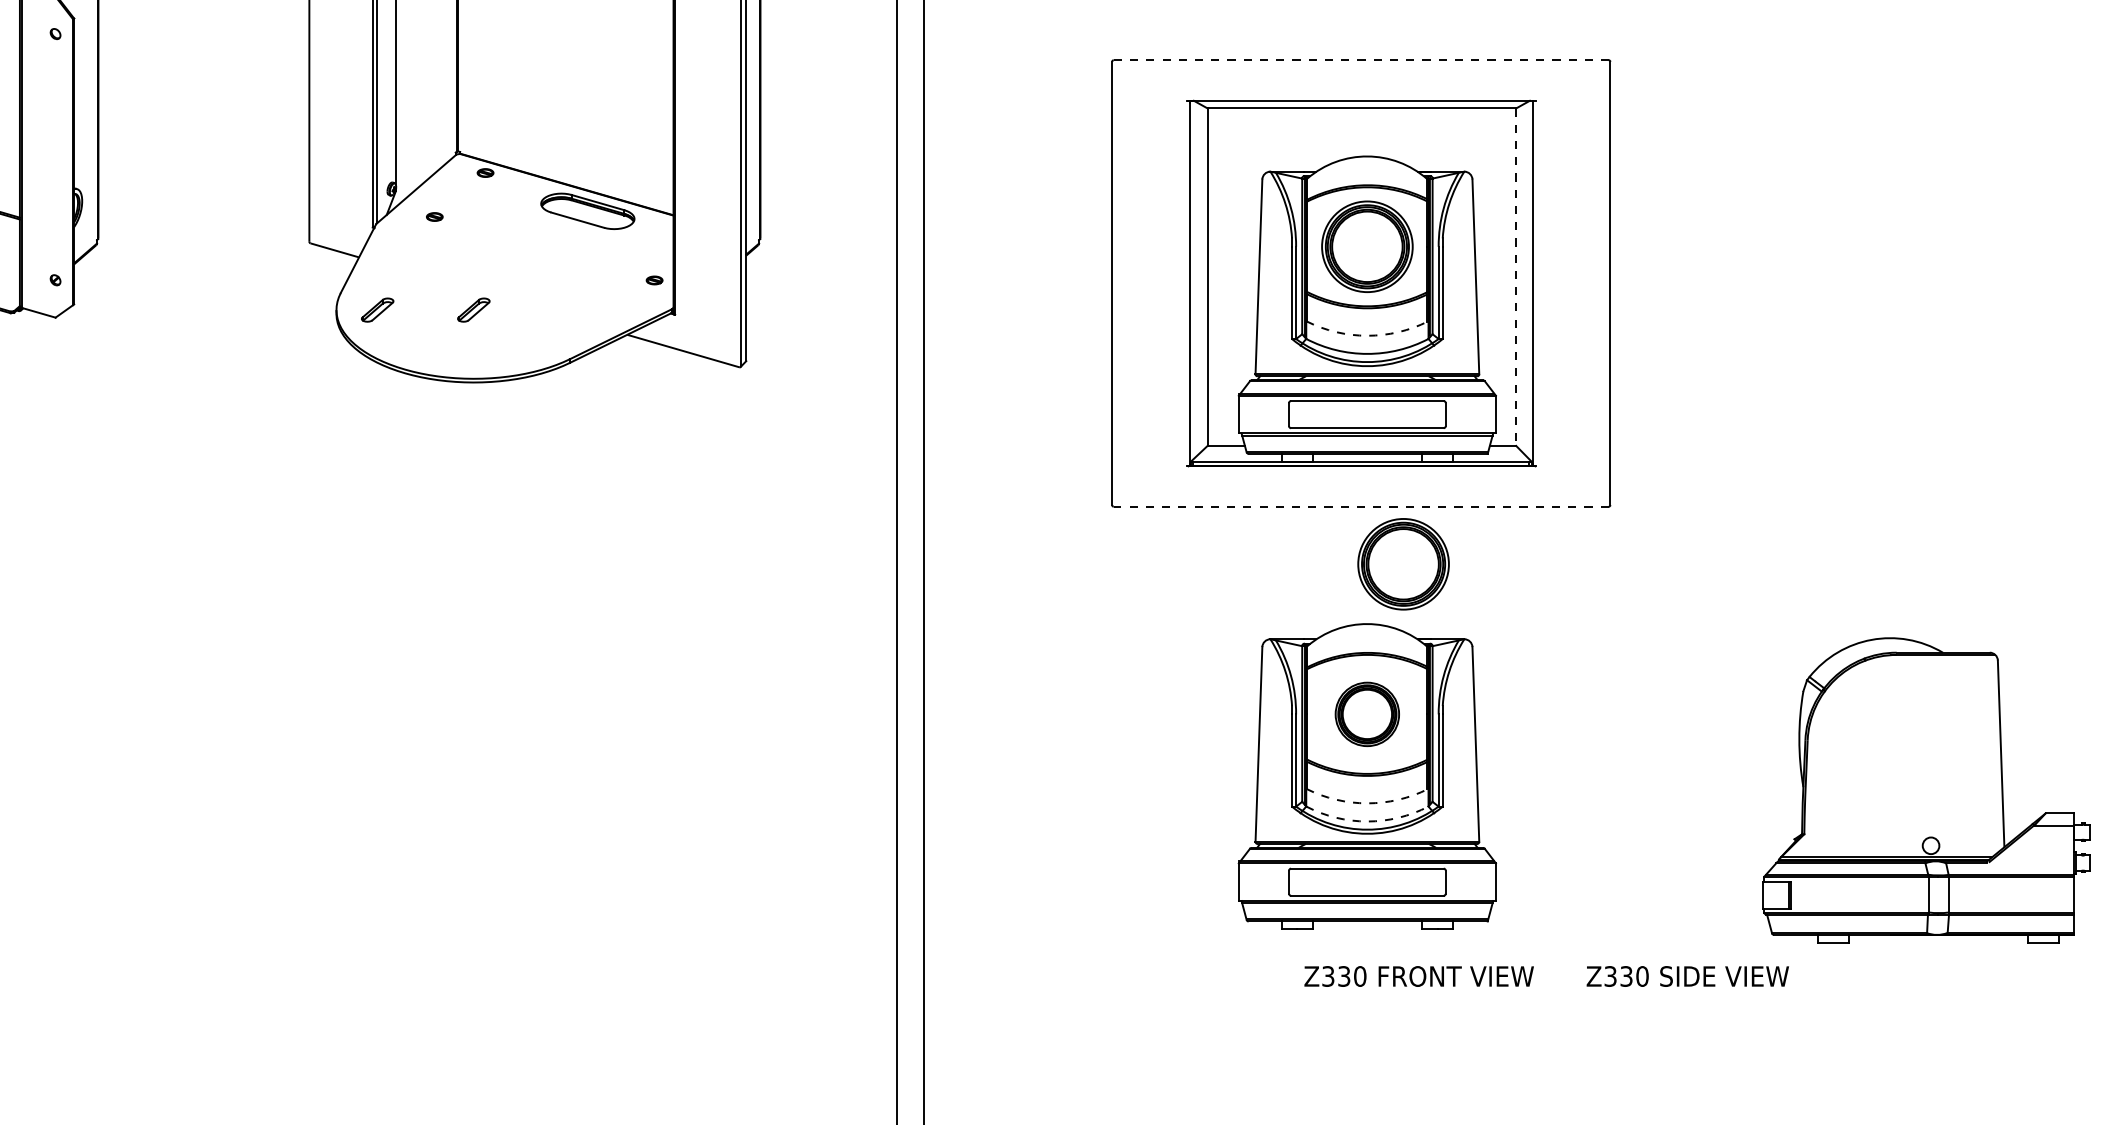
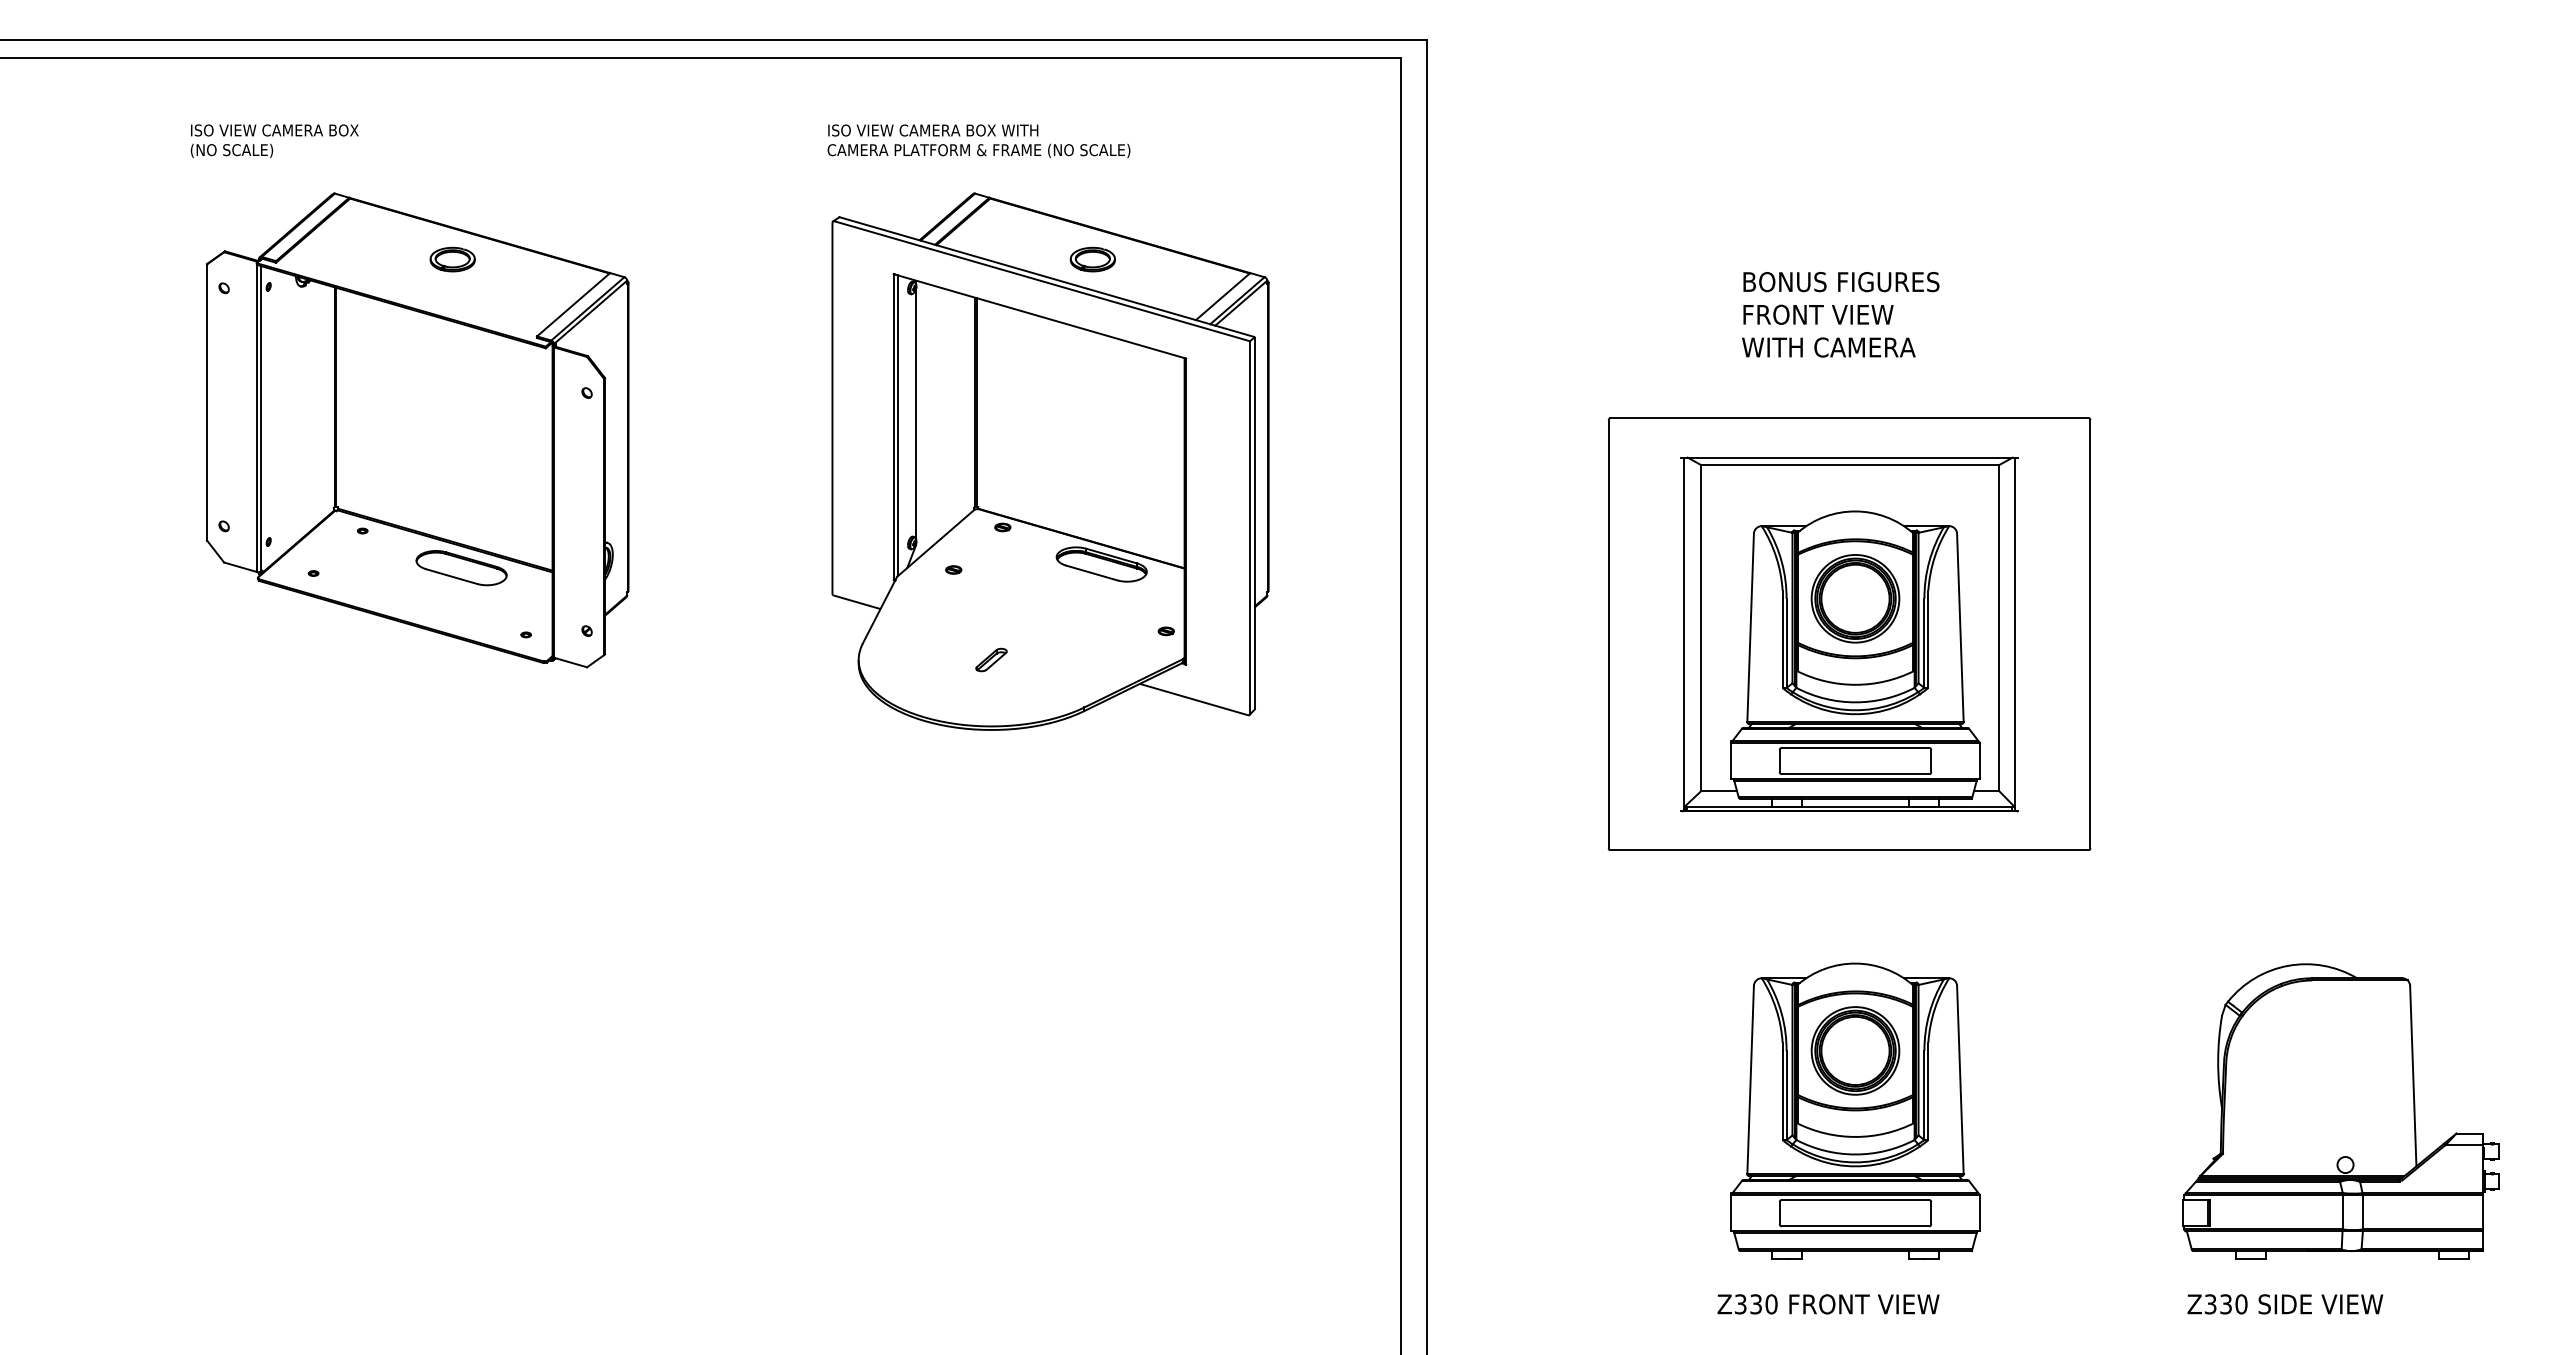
line: (1362, 60) -> (1850, 418), dashed -> solid
line: (1516, 277) -> (1999, 628), dashed -> solid
part: (377, 309) -> (898, 659), removed
arc: (1367, 335) -> (1855, 684), dashed -> solid
line: (1361, 507) -> (1849, 850), dashed -> solid
part: (1403, 563) -> (1890, 905), removed
part: (1367, 713) -> (1855, 1050), size x1.43
part: (1925, 790) -> (2340, 1111), moved
arc: (1367, 802) -> (1855, 1136), dashed -> solid
arc: (1367, 821) -> (1855, 1154), dashed -> solid
text: (1419, 976) -> (1828, 1304), moved
text: (1687, 976) -> (2285, 1304), moved

